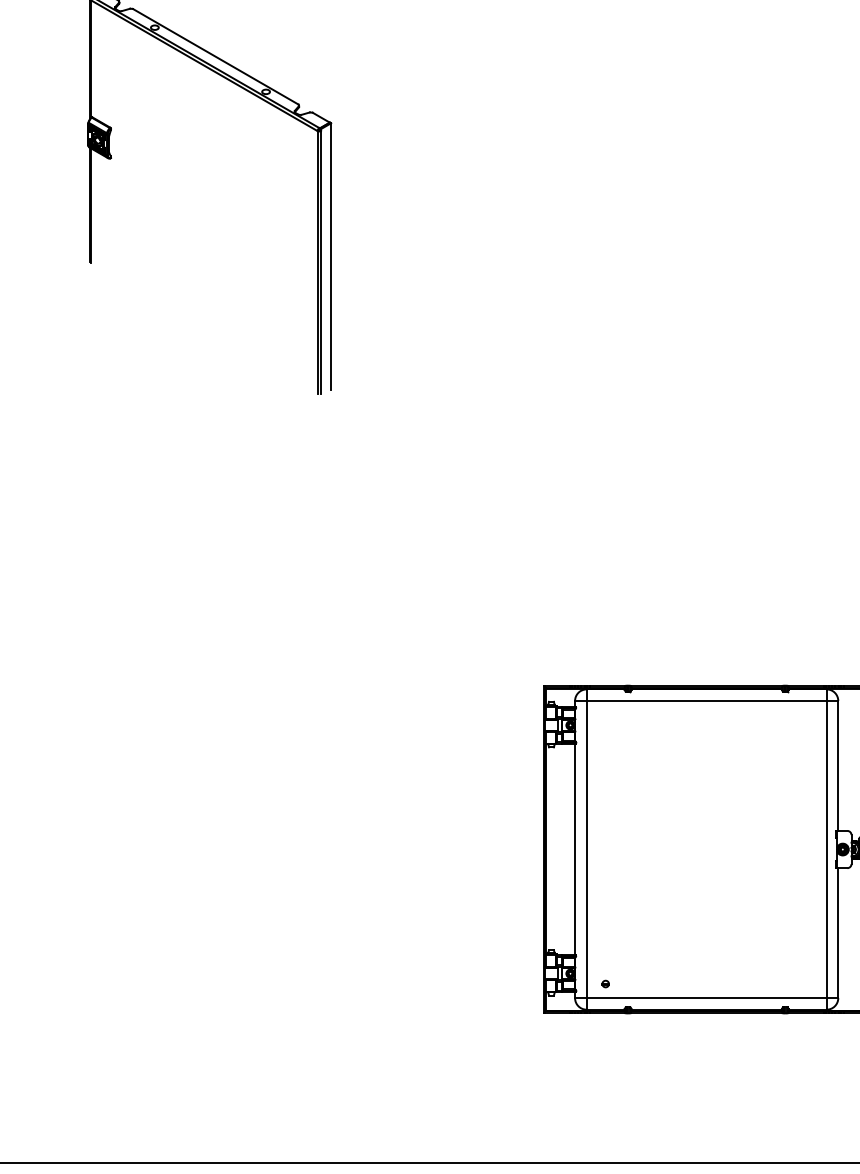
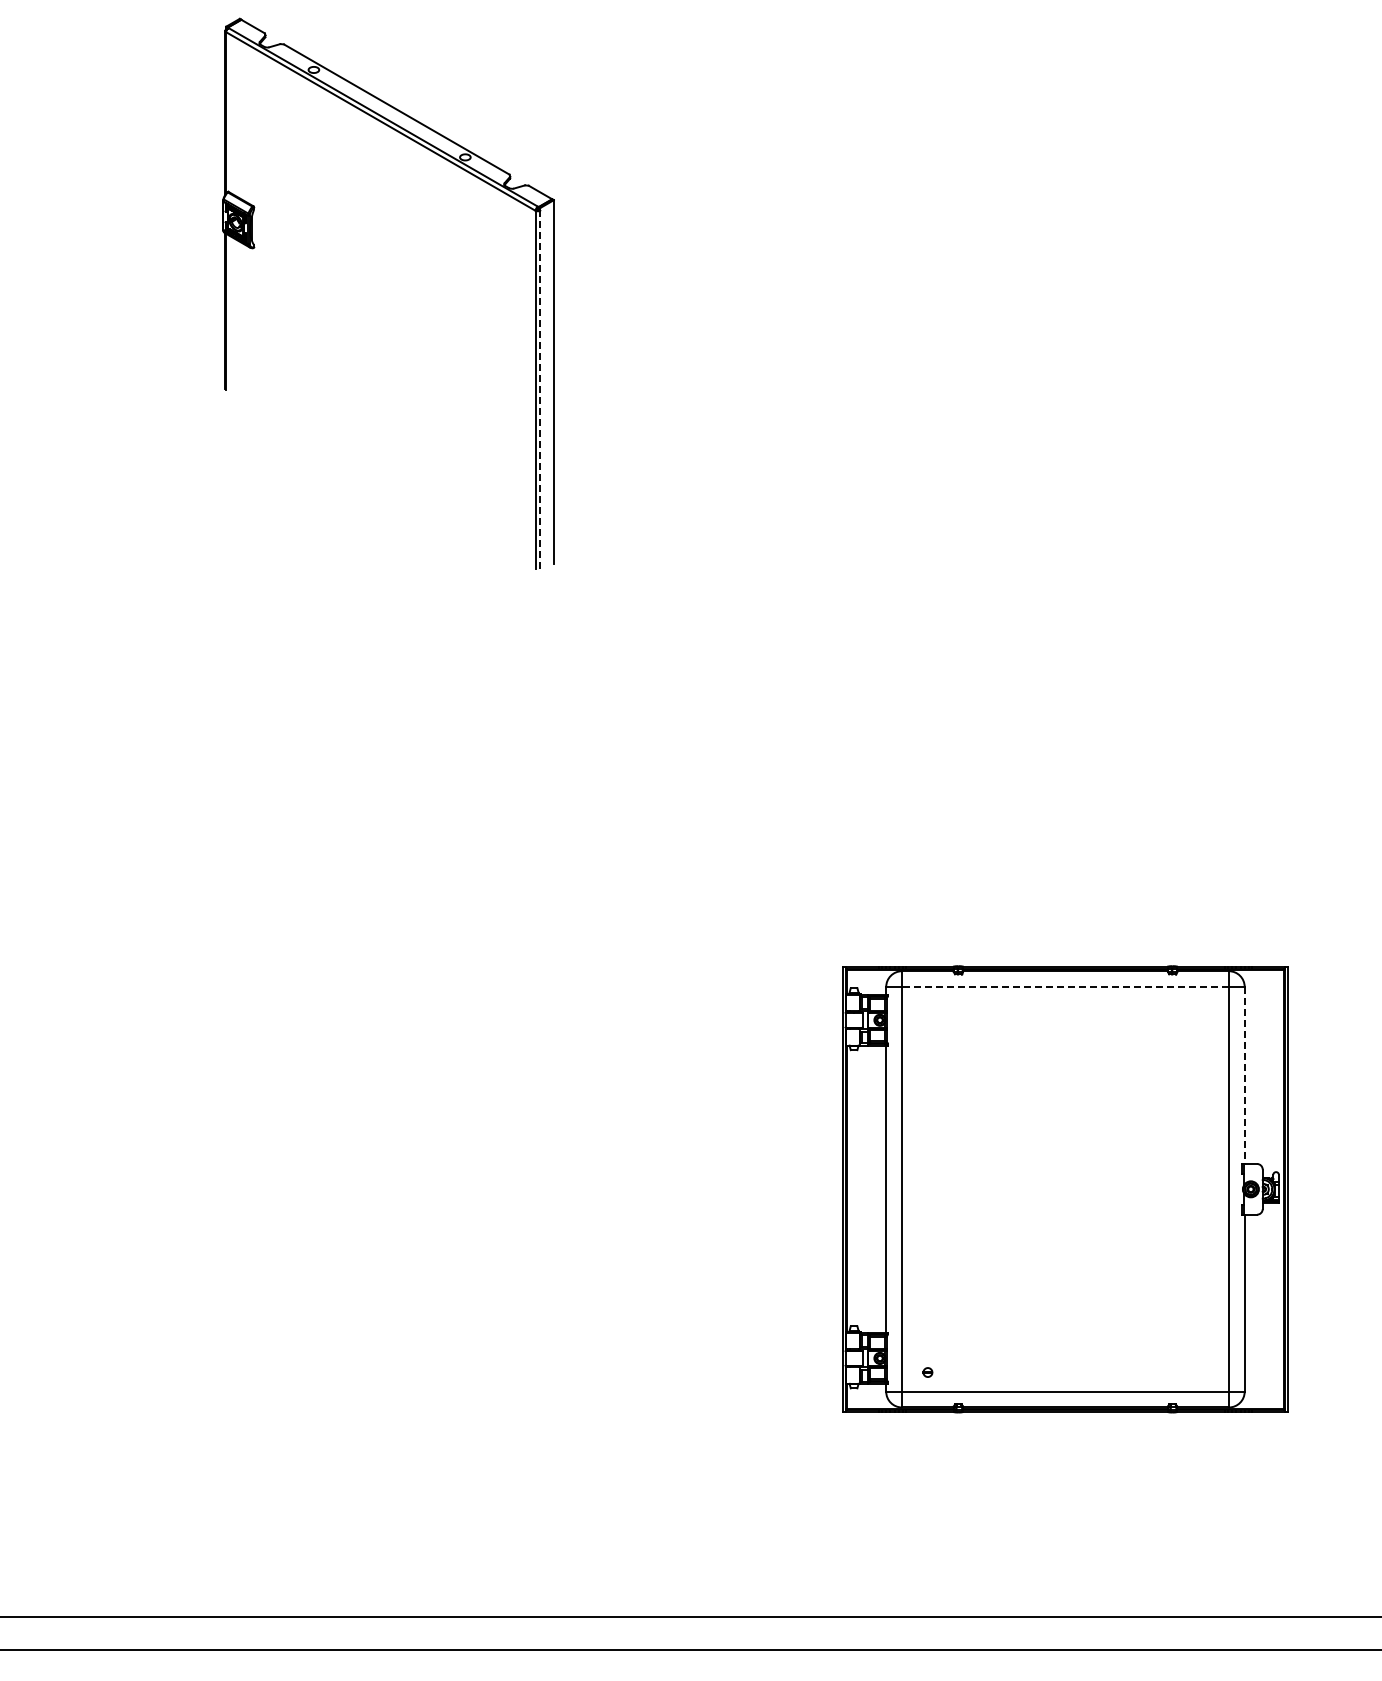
line: (321, 262) -> (540, 389), solid -> dashed
line: (705, 700) -> (1064, 986), solid -> dashed
line: (838, 765) -> (1244, 1075), solid -> dashed

